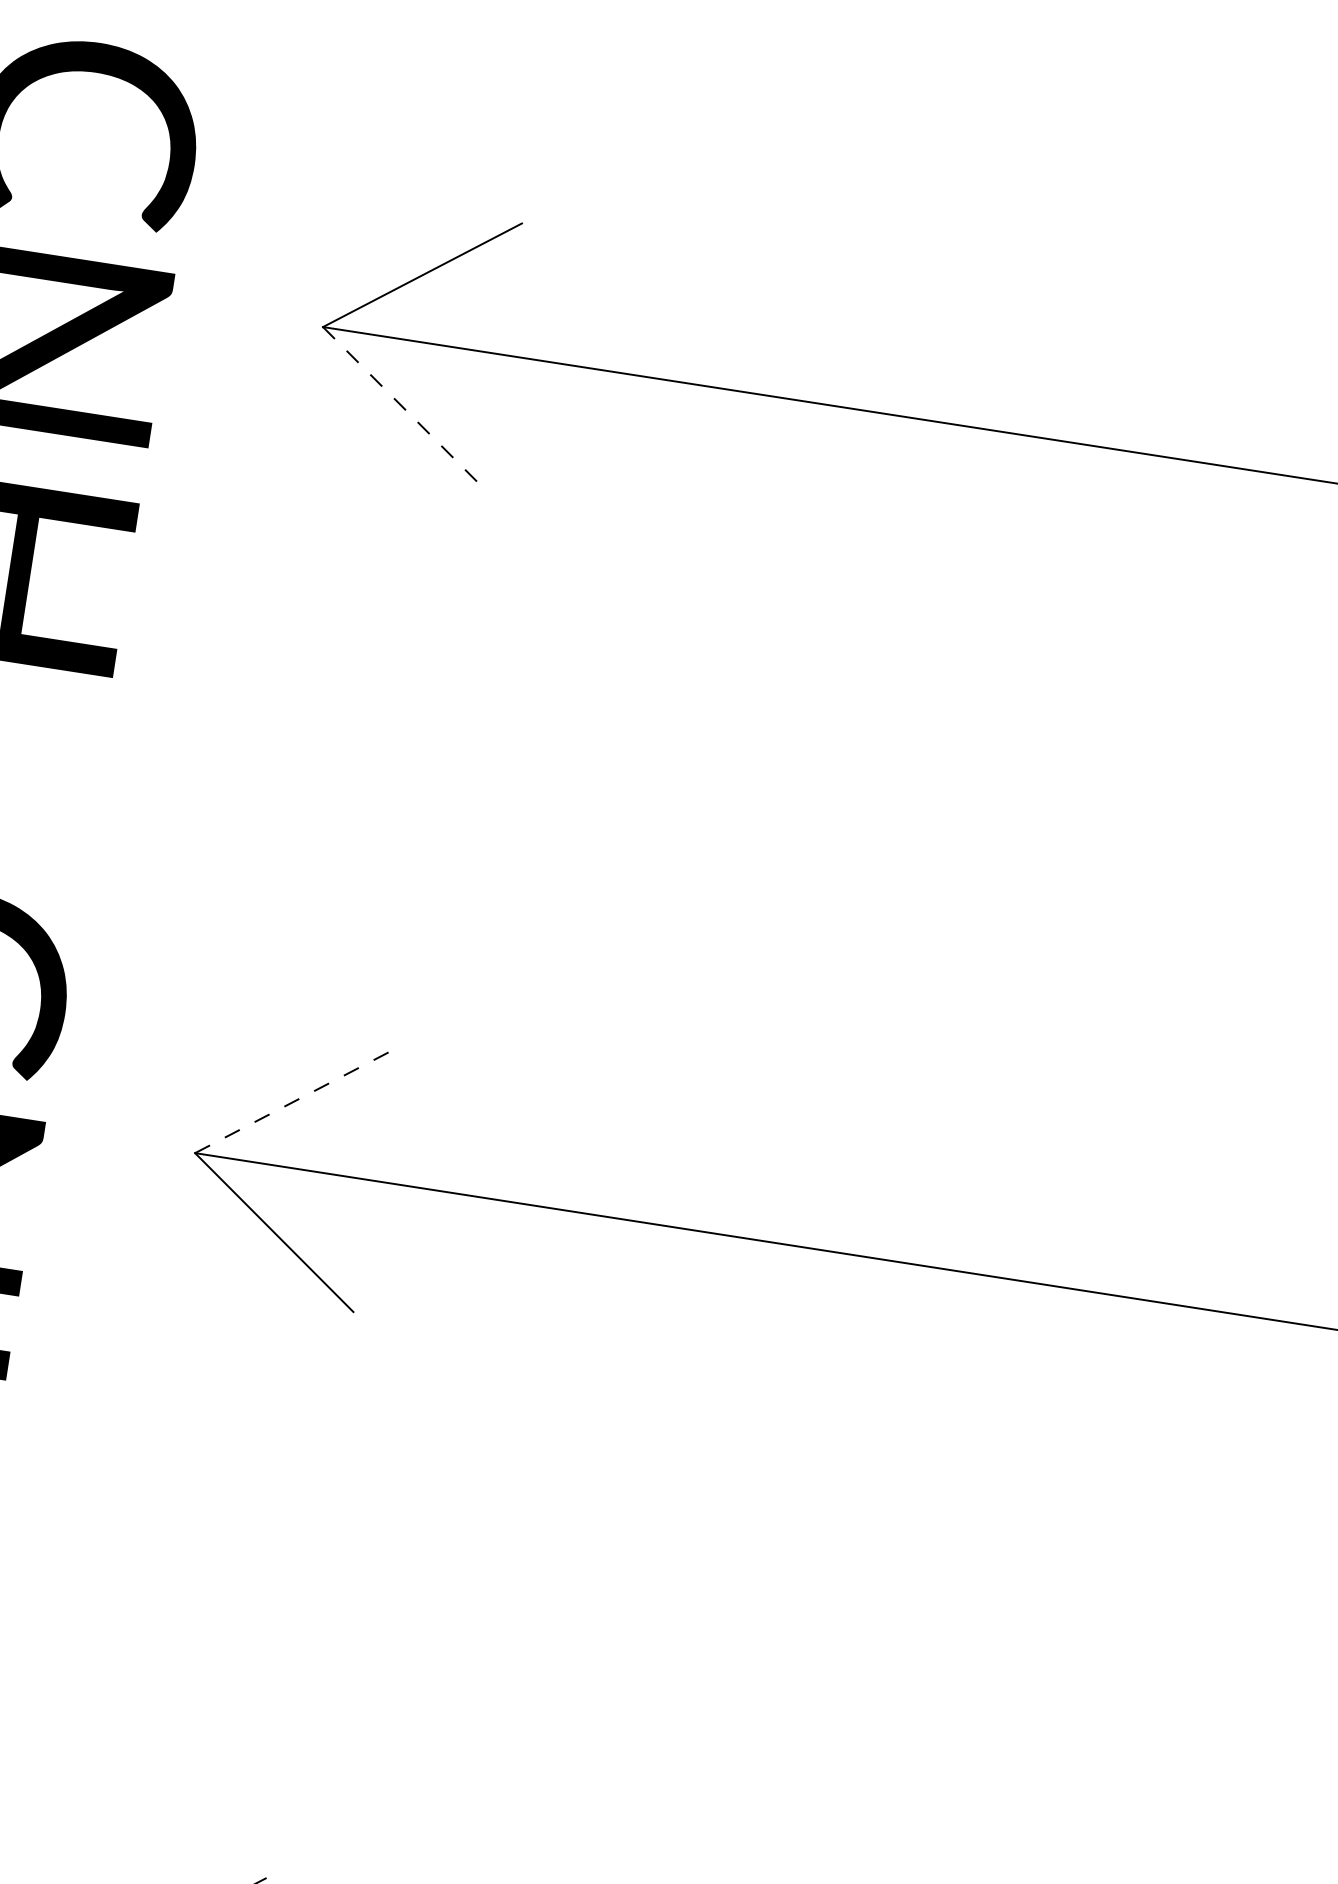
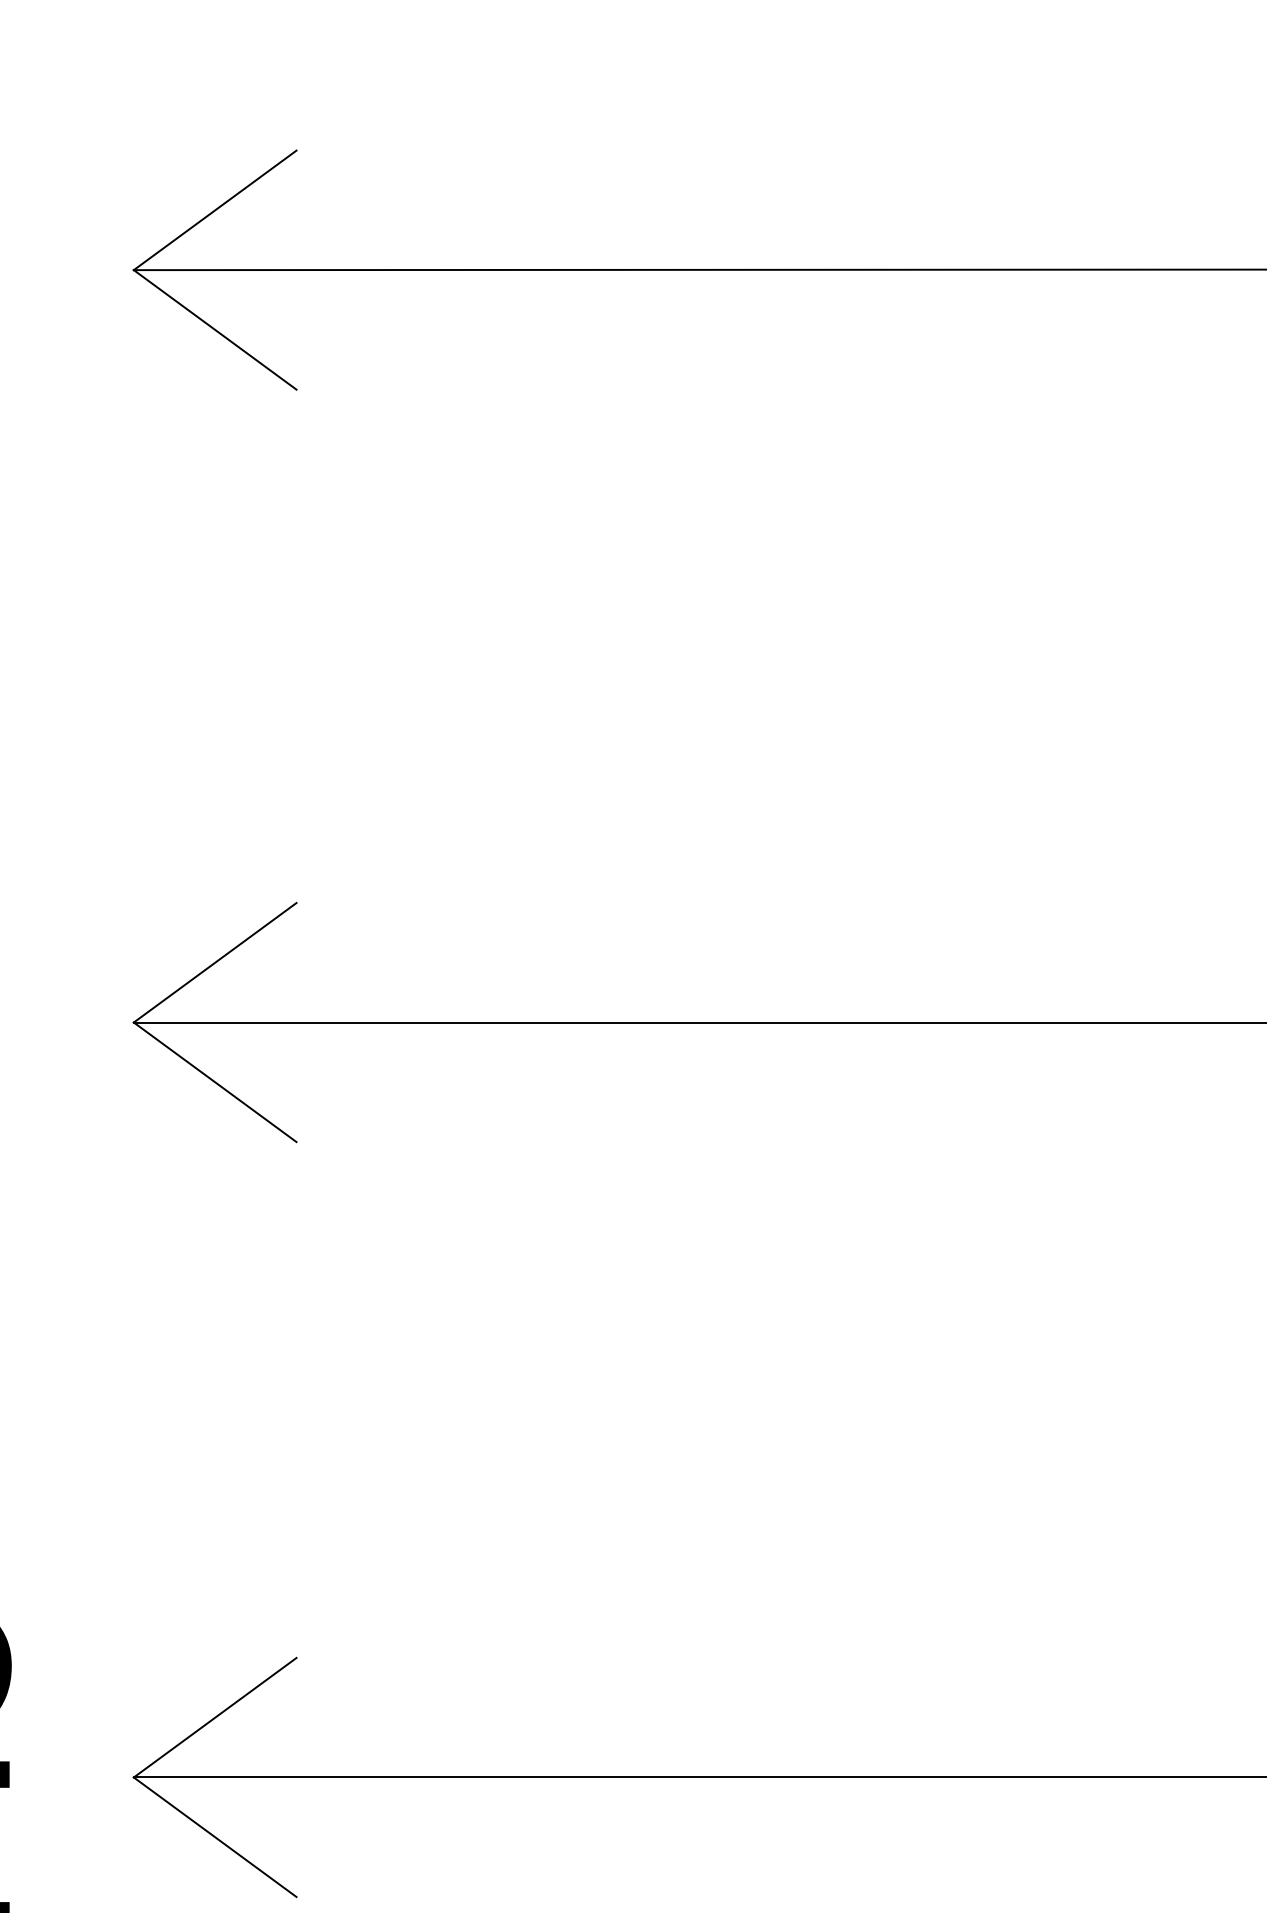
line: (402, 406) -> (215, 329), dashed -> solid
line: (295, 1101) -> (215, 962), dashed -> solid

